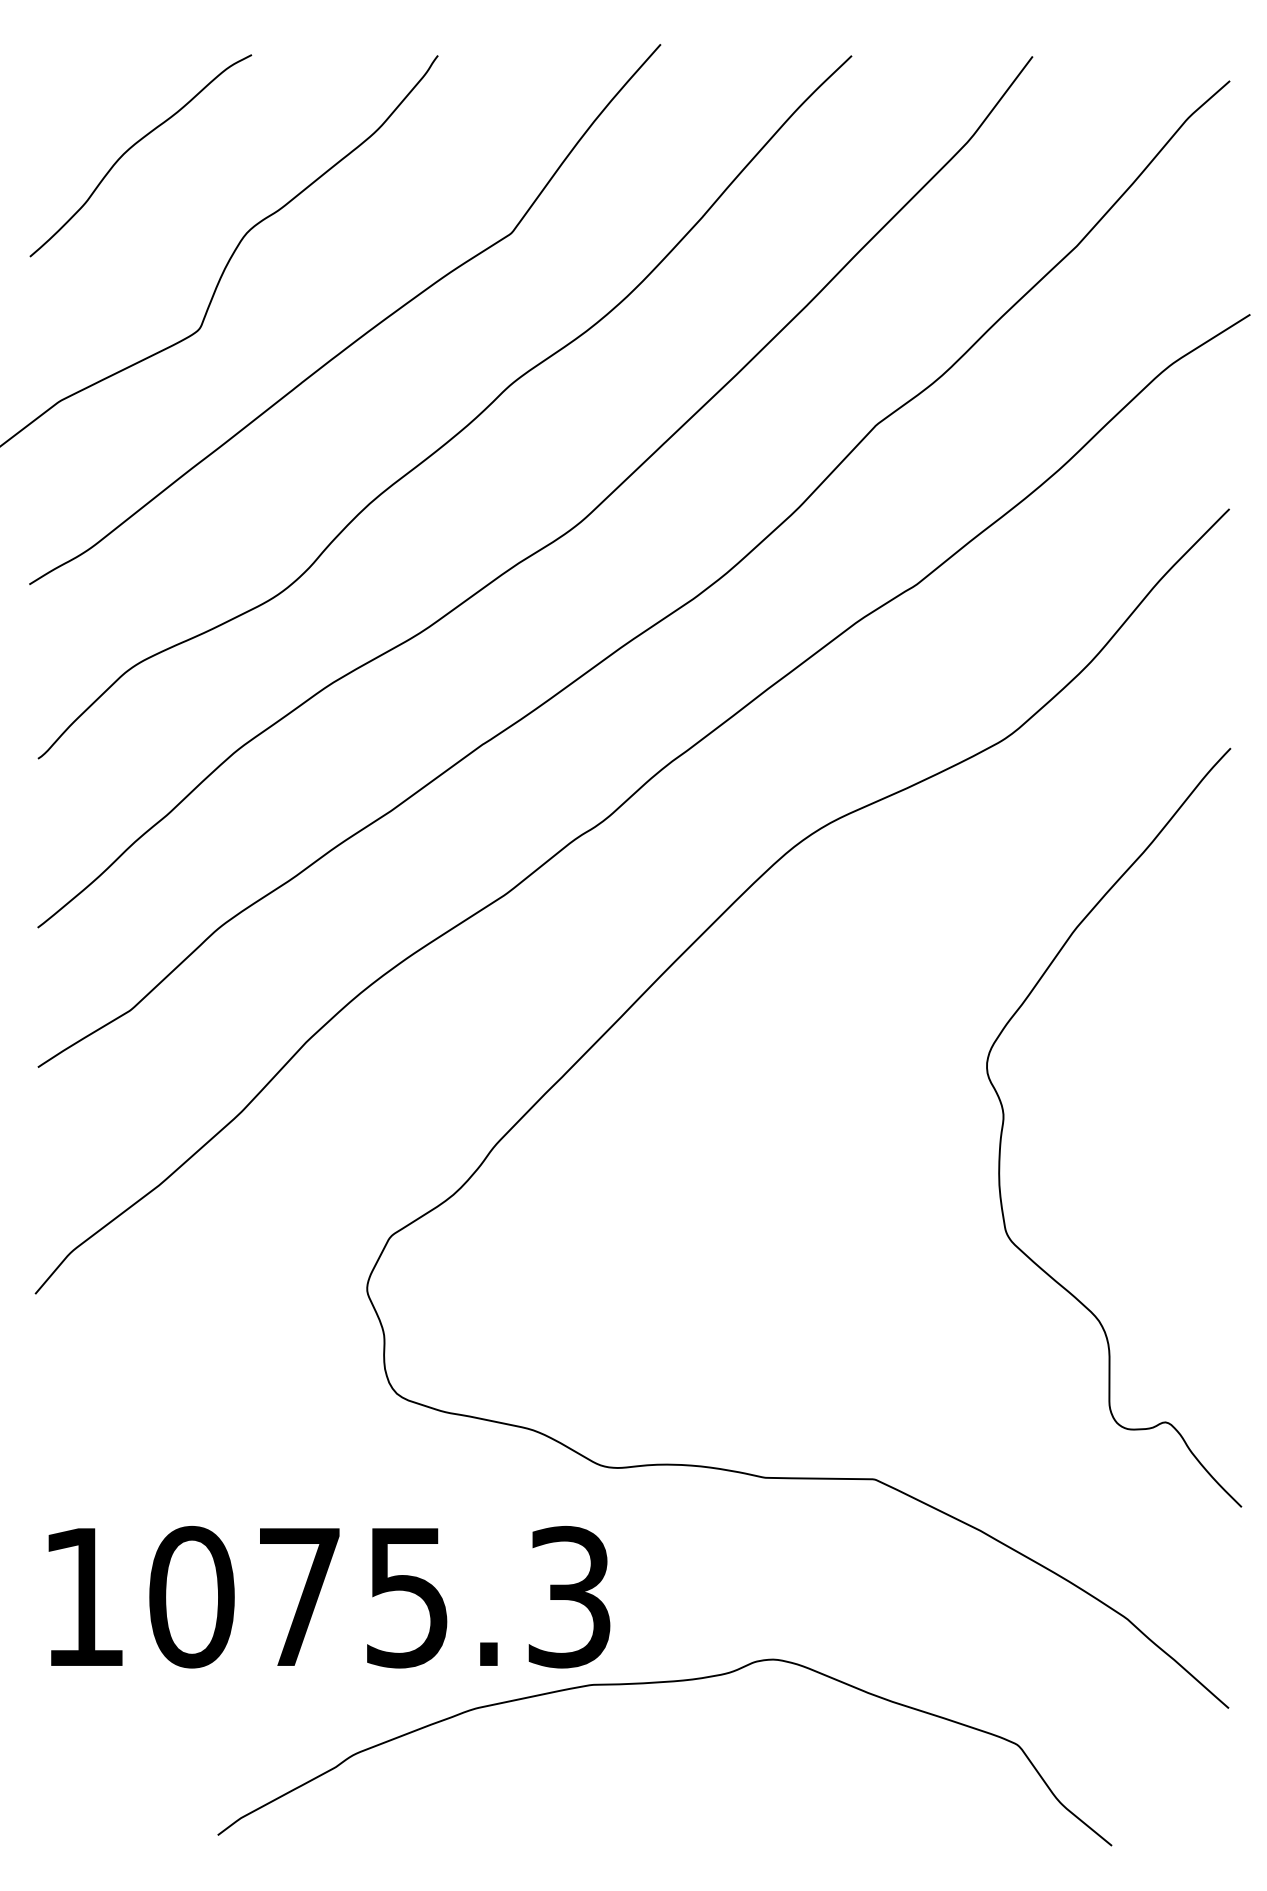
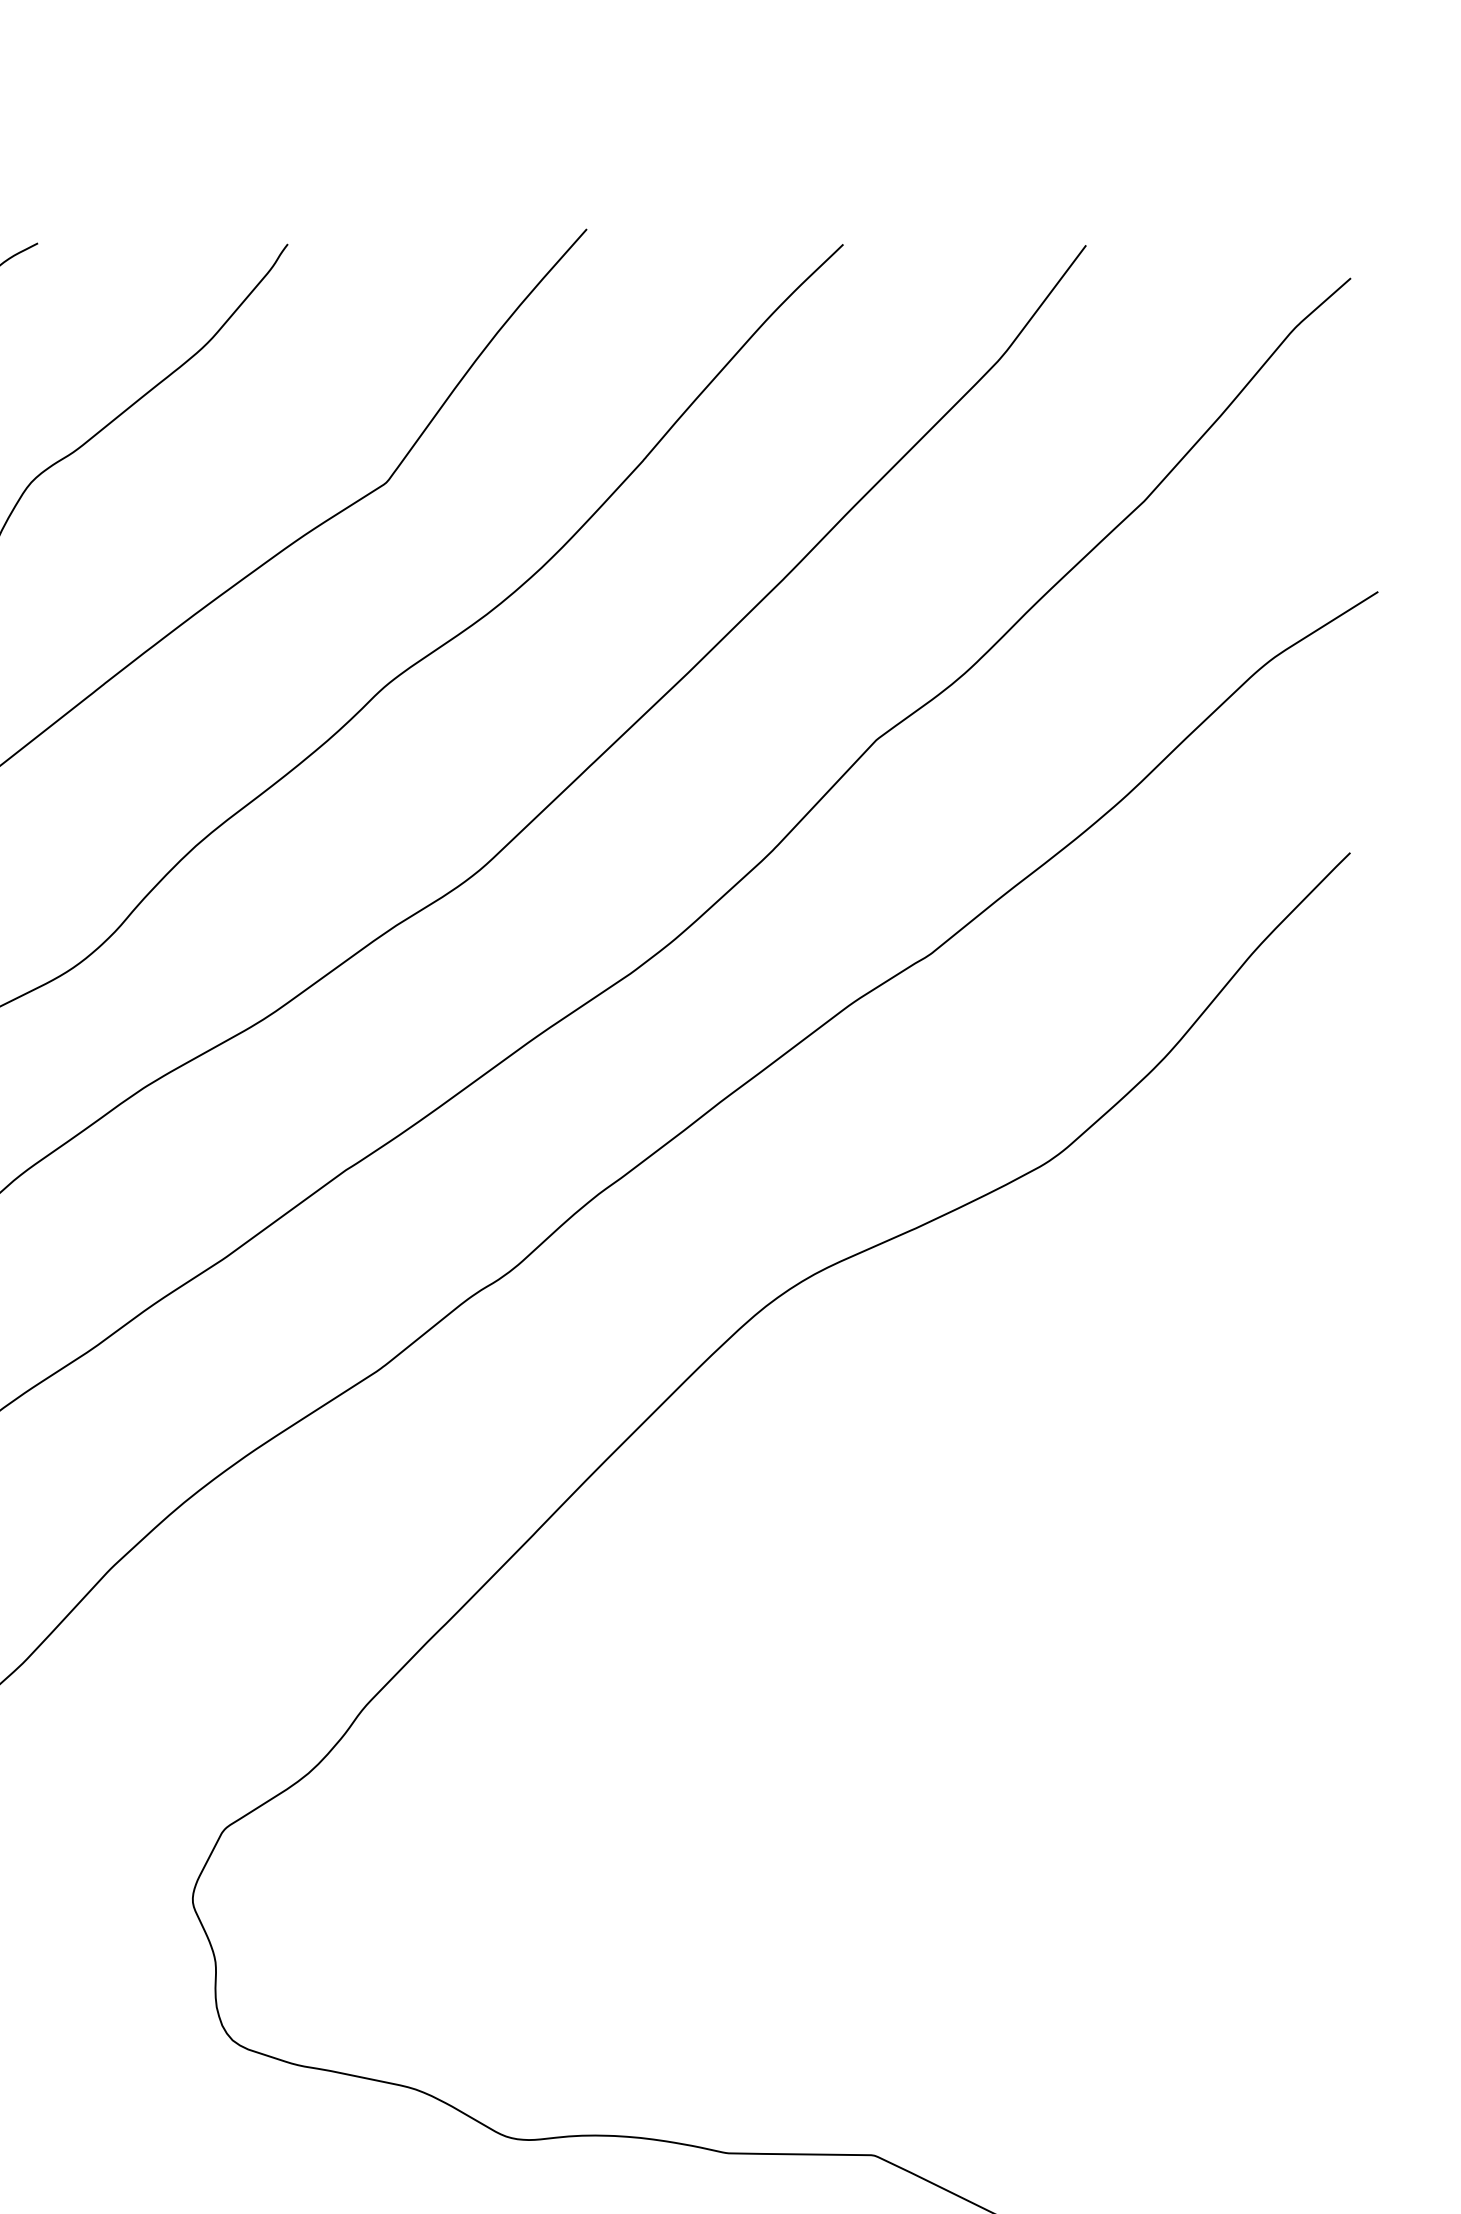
curve: (1004, 1121) -> (1048, 1674), removed

